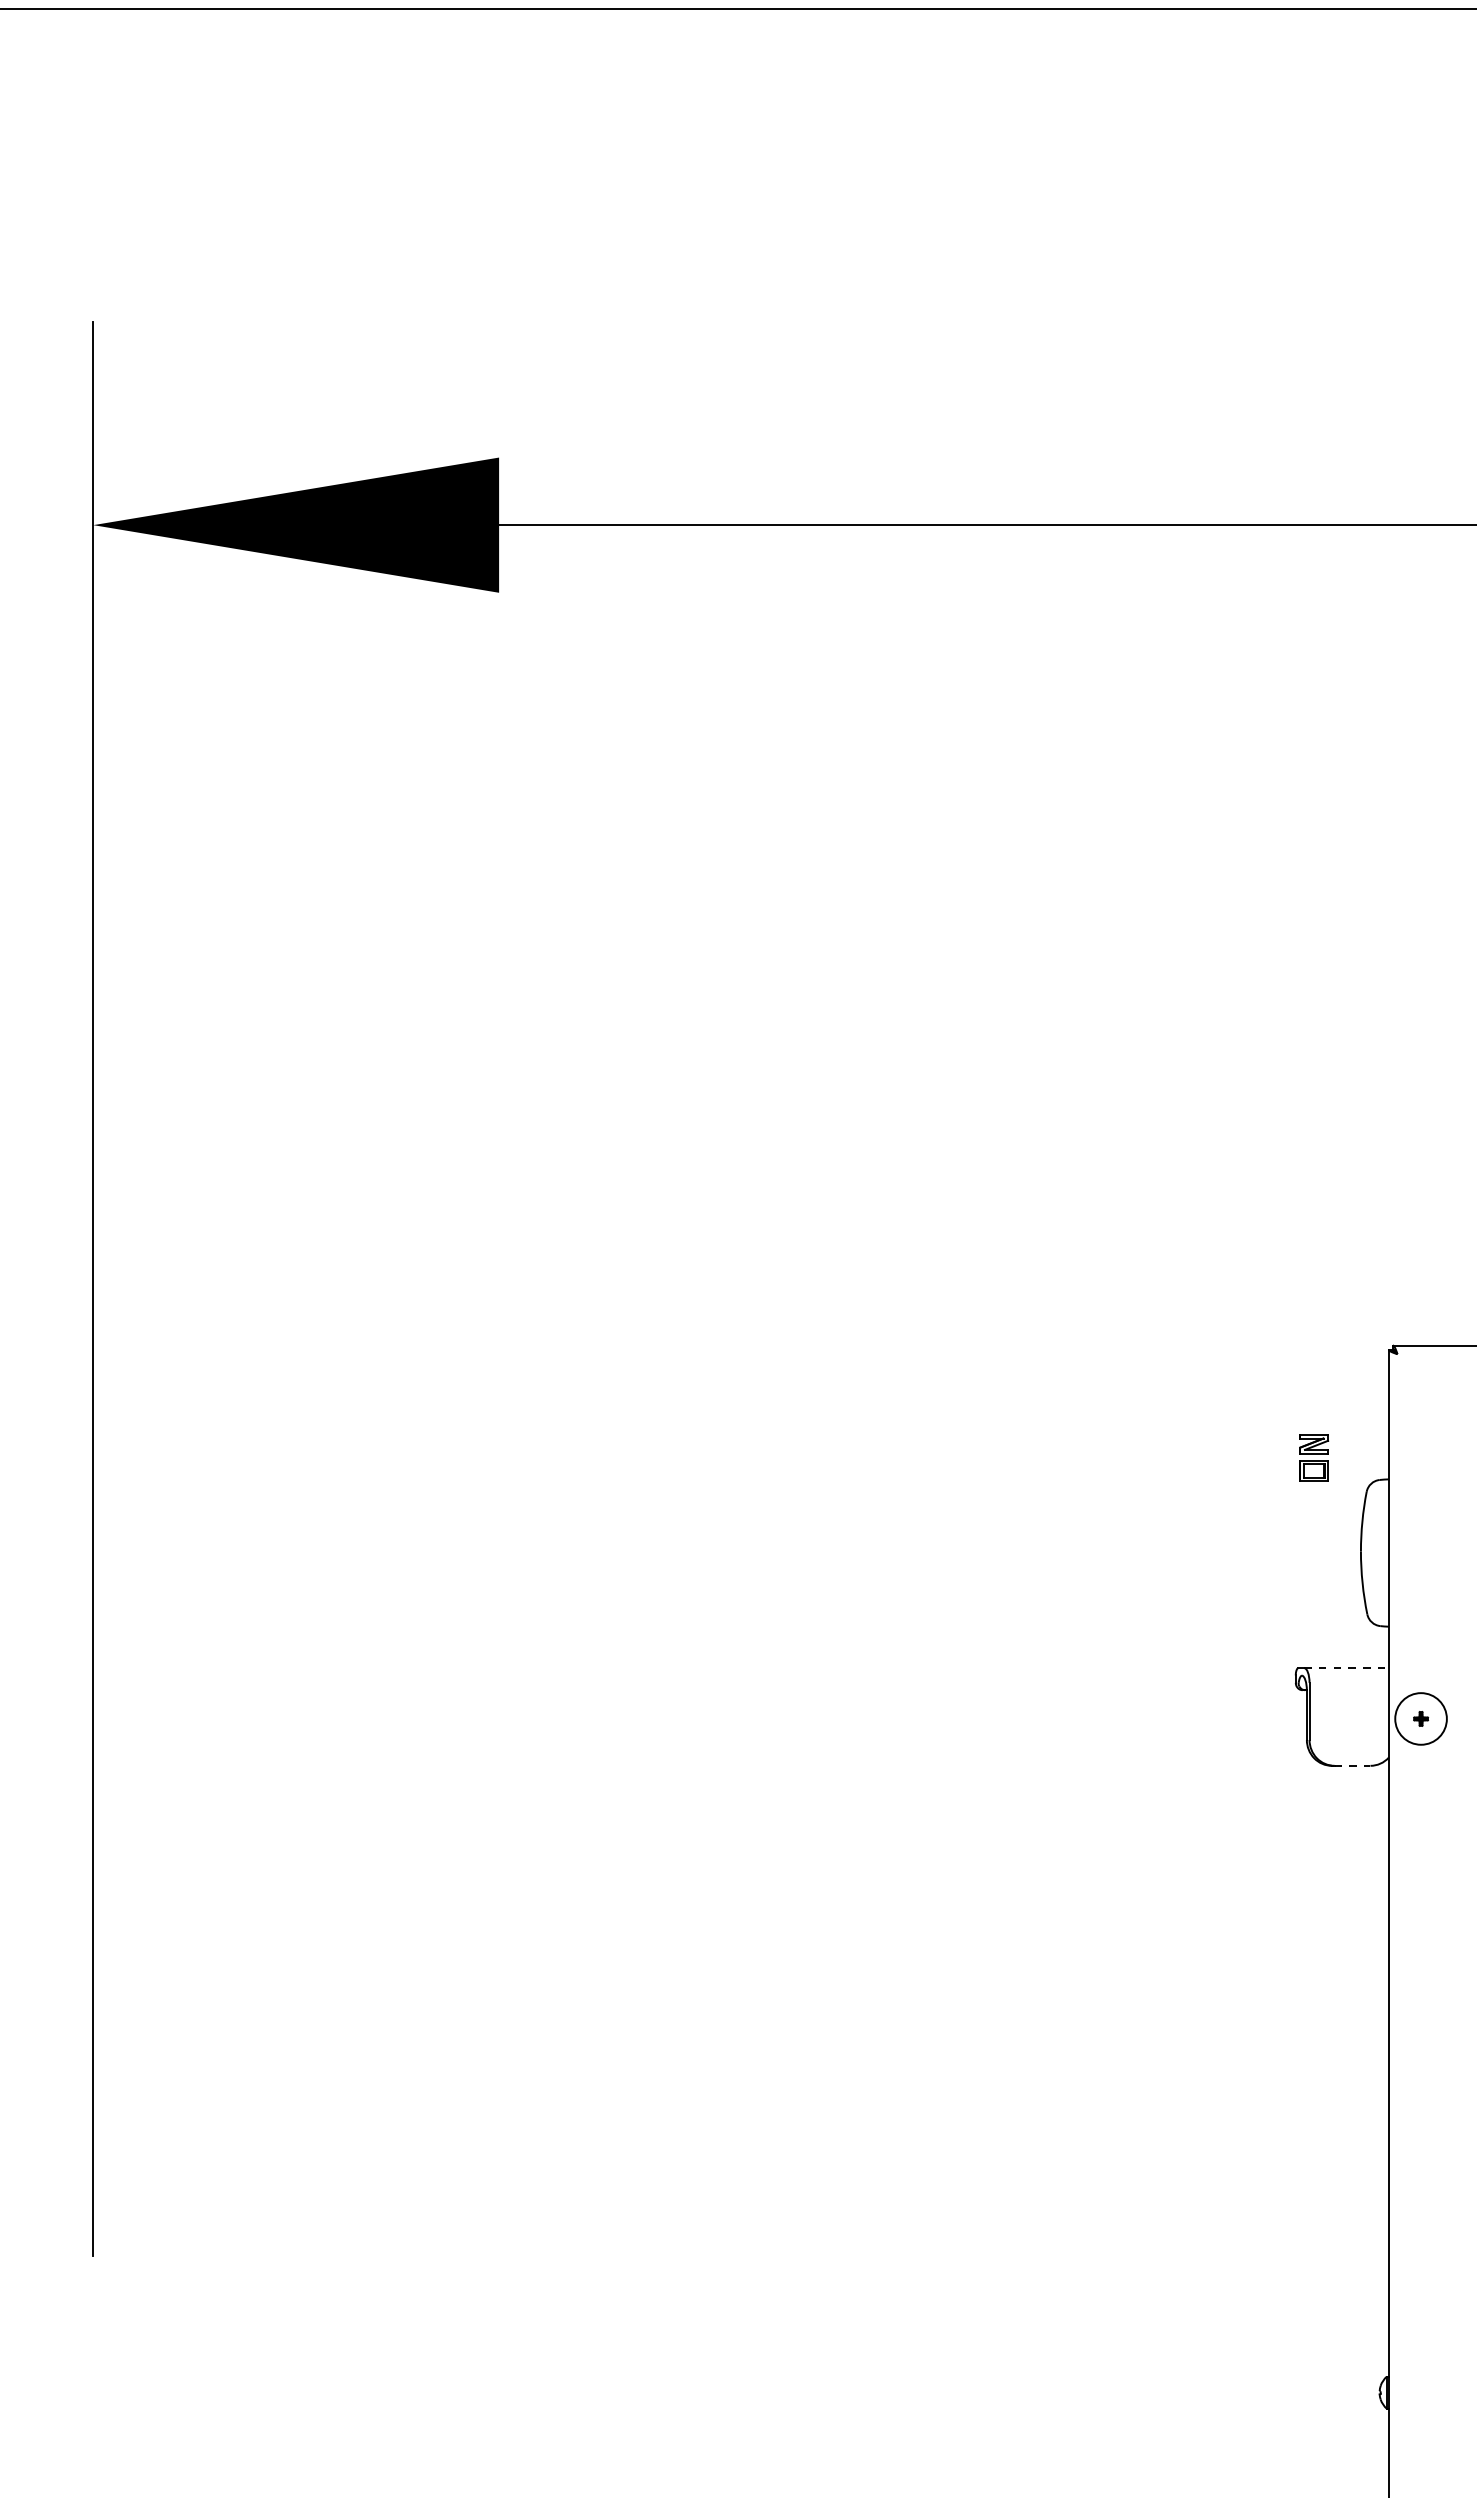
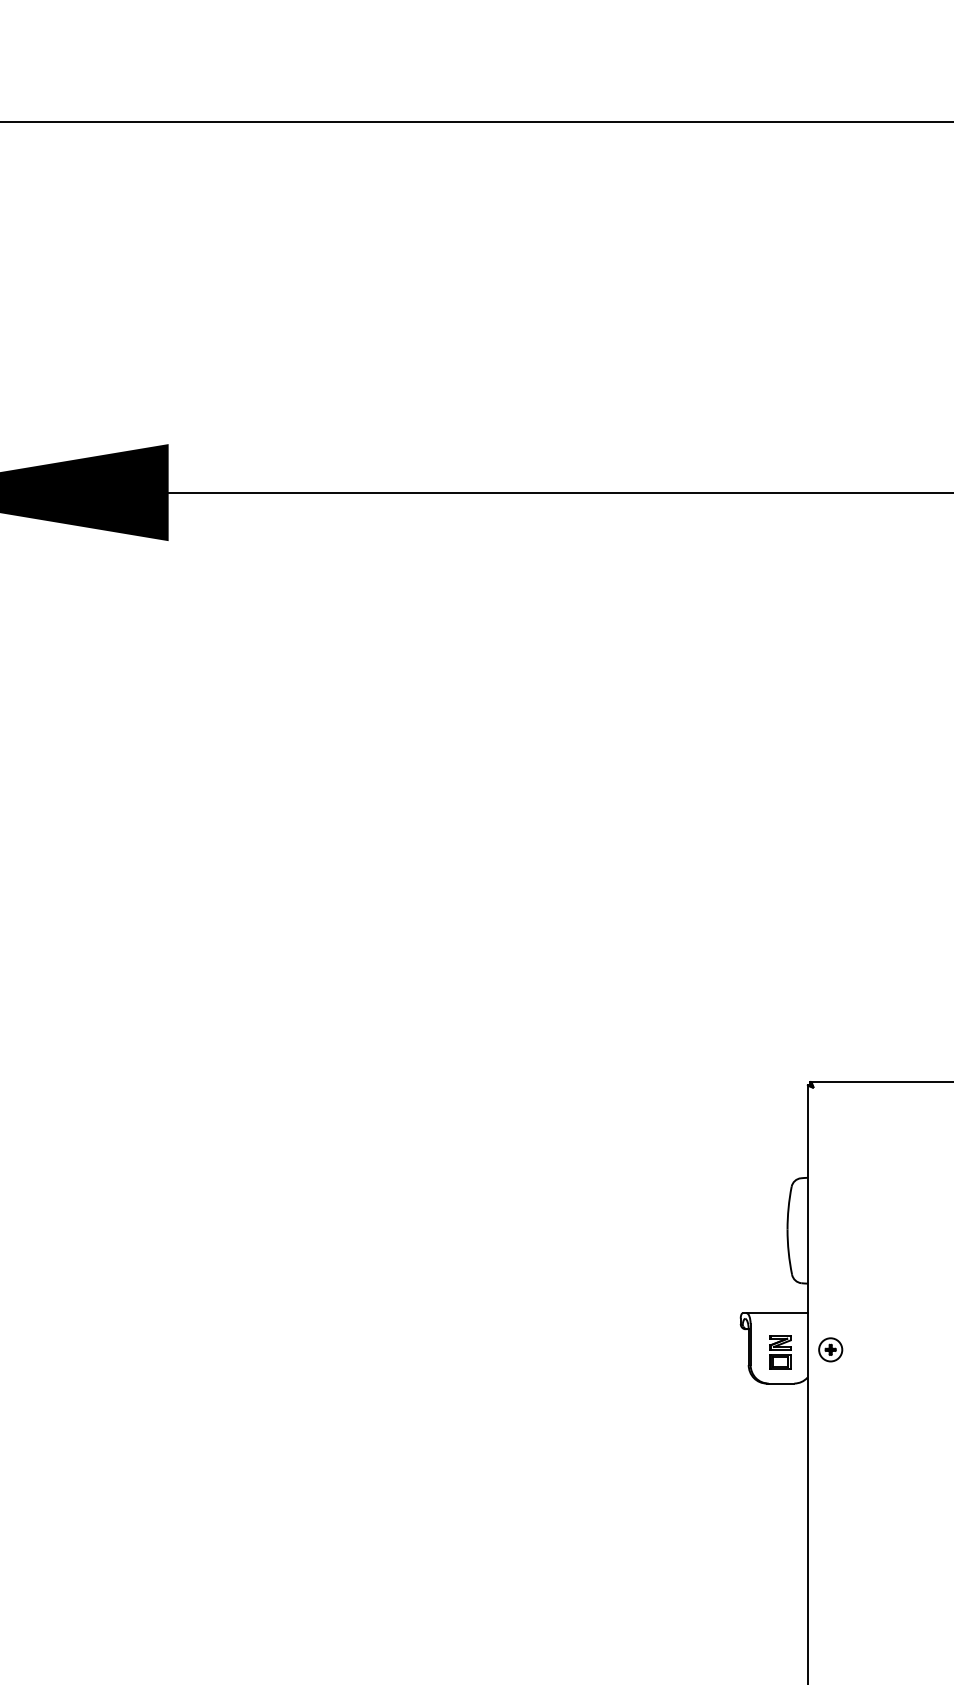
part: (1314, 1457) -> (780, 1352), moved
line: (1346, 1668) -> (777, 1313), dashed -> solid
circle: (1420, 1718) -> (830, 1349), size x0.62
line: (1352, 1765) -> (781, 1383), dashed -> solid

